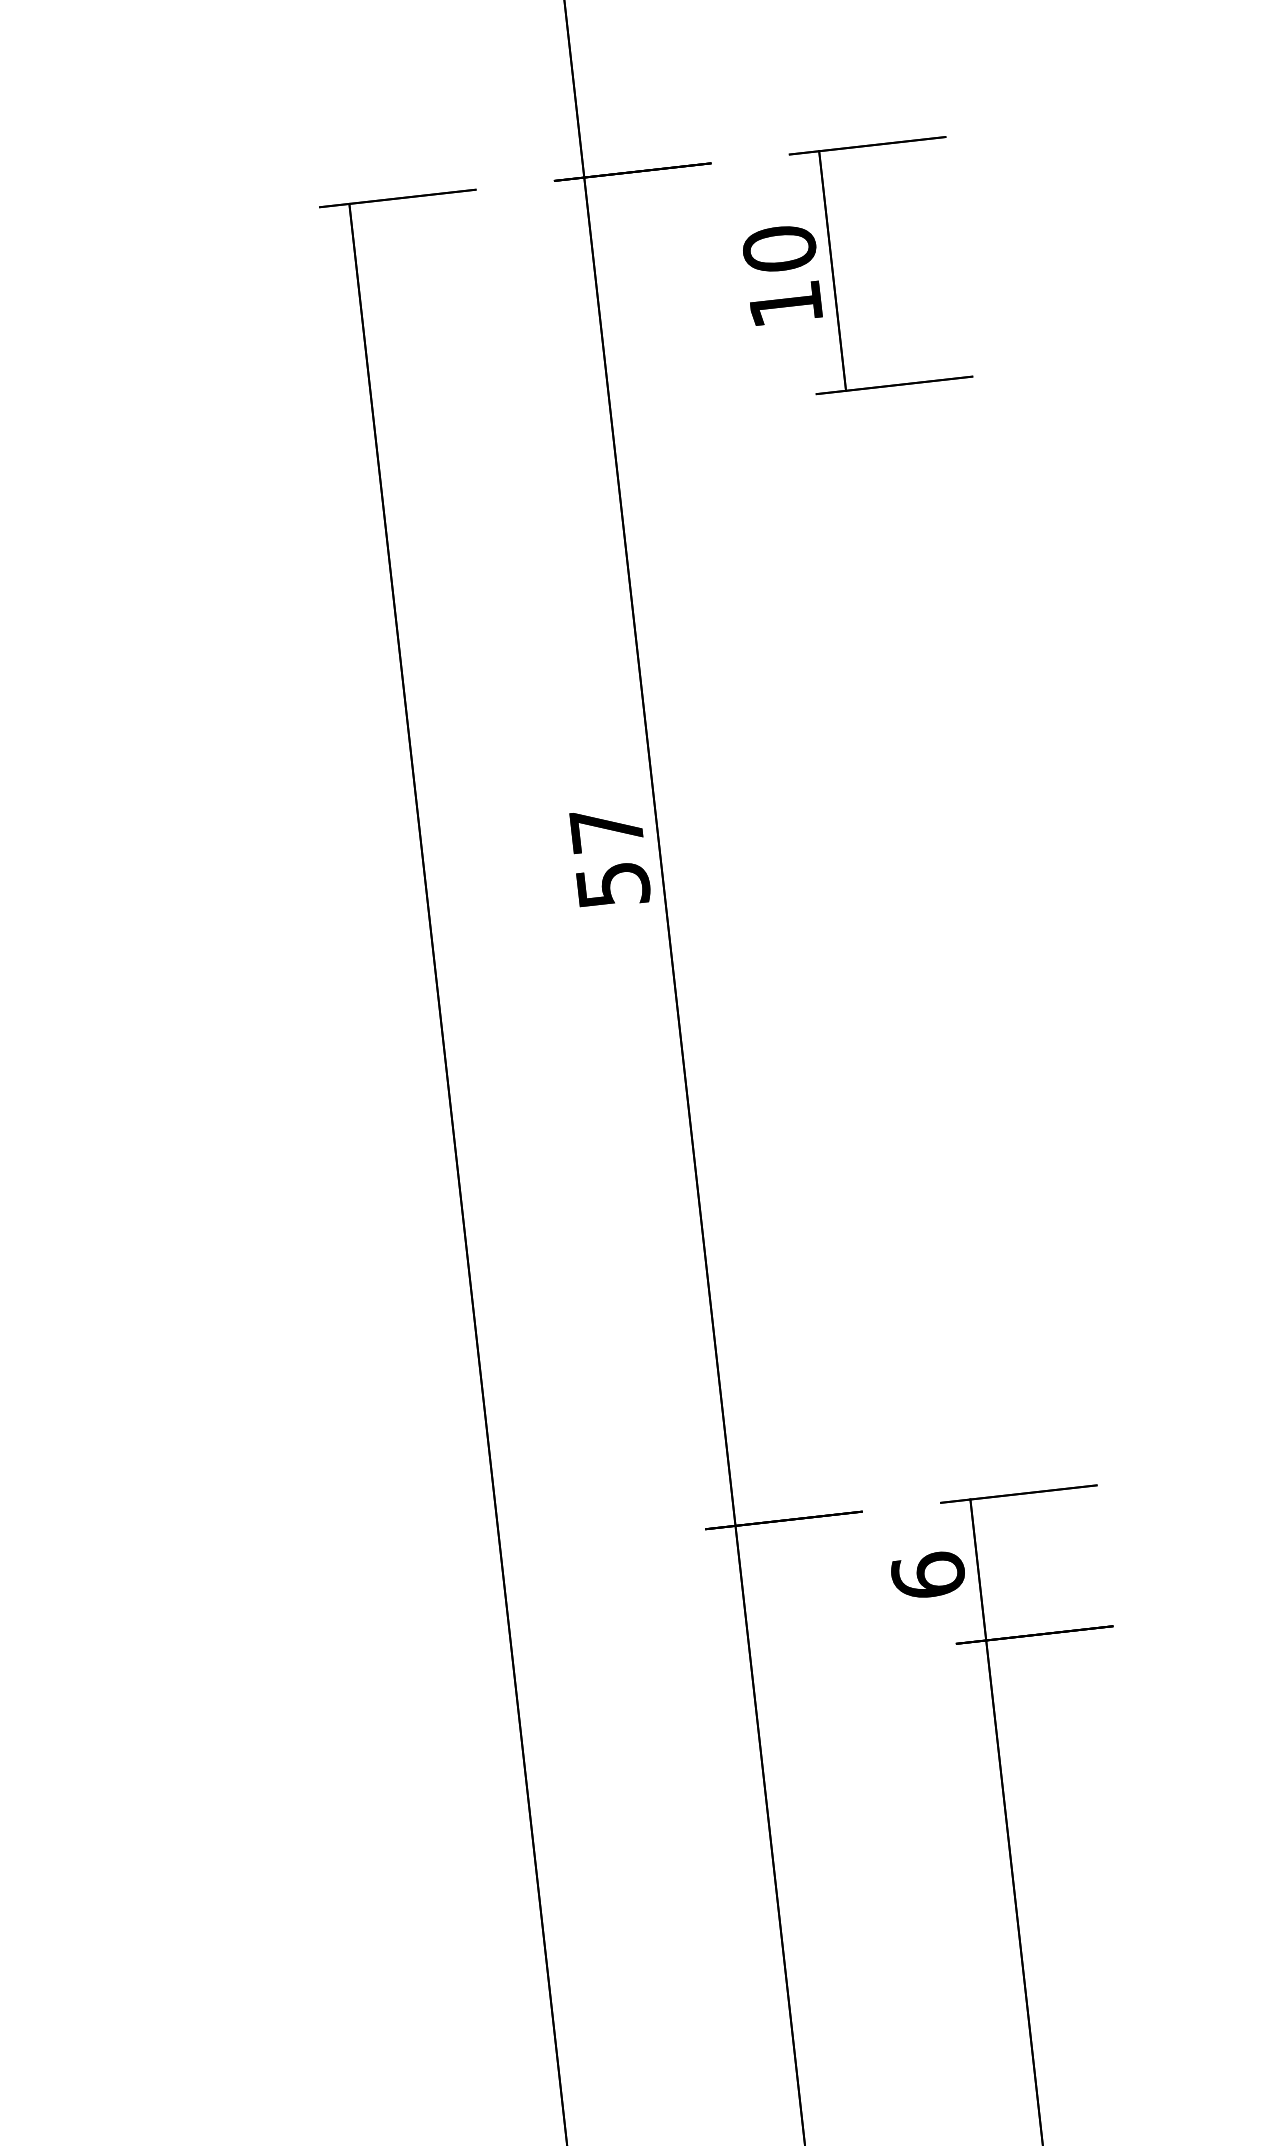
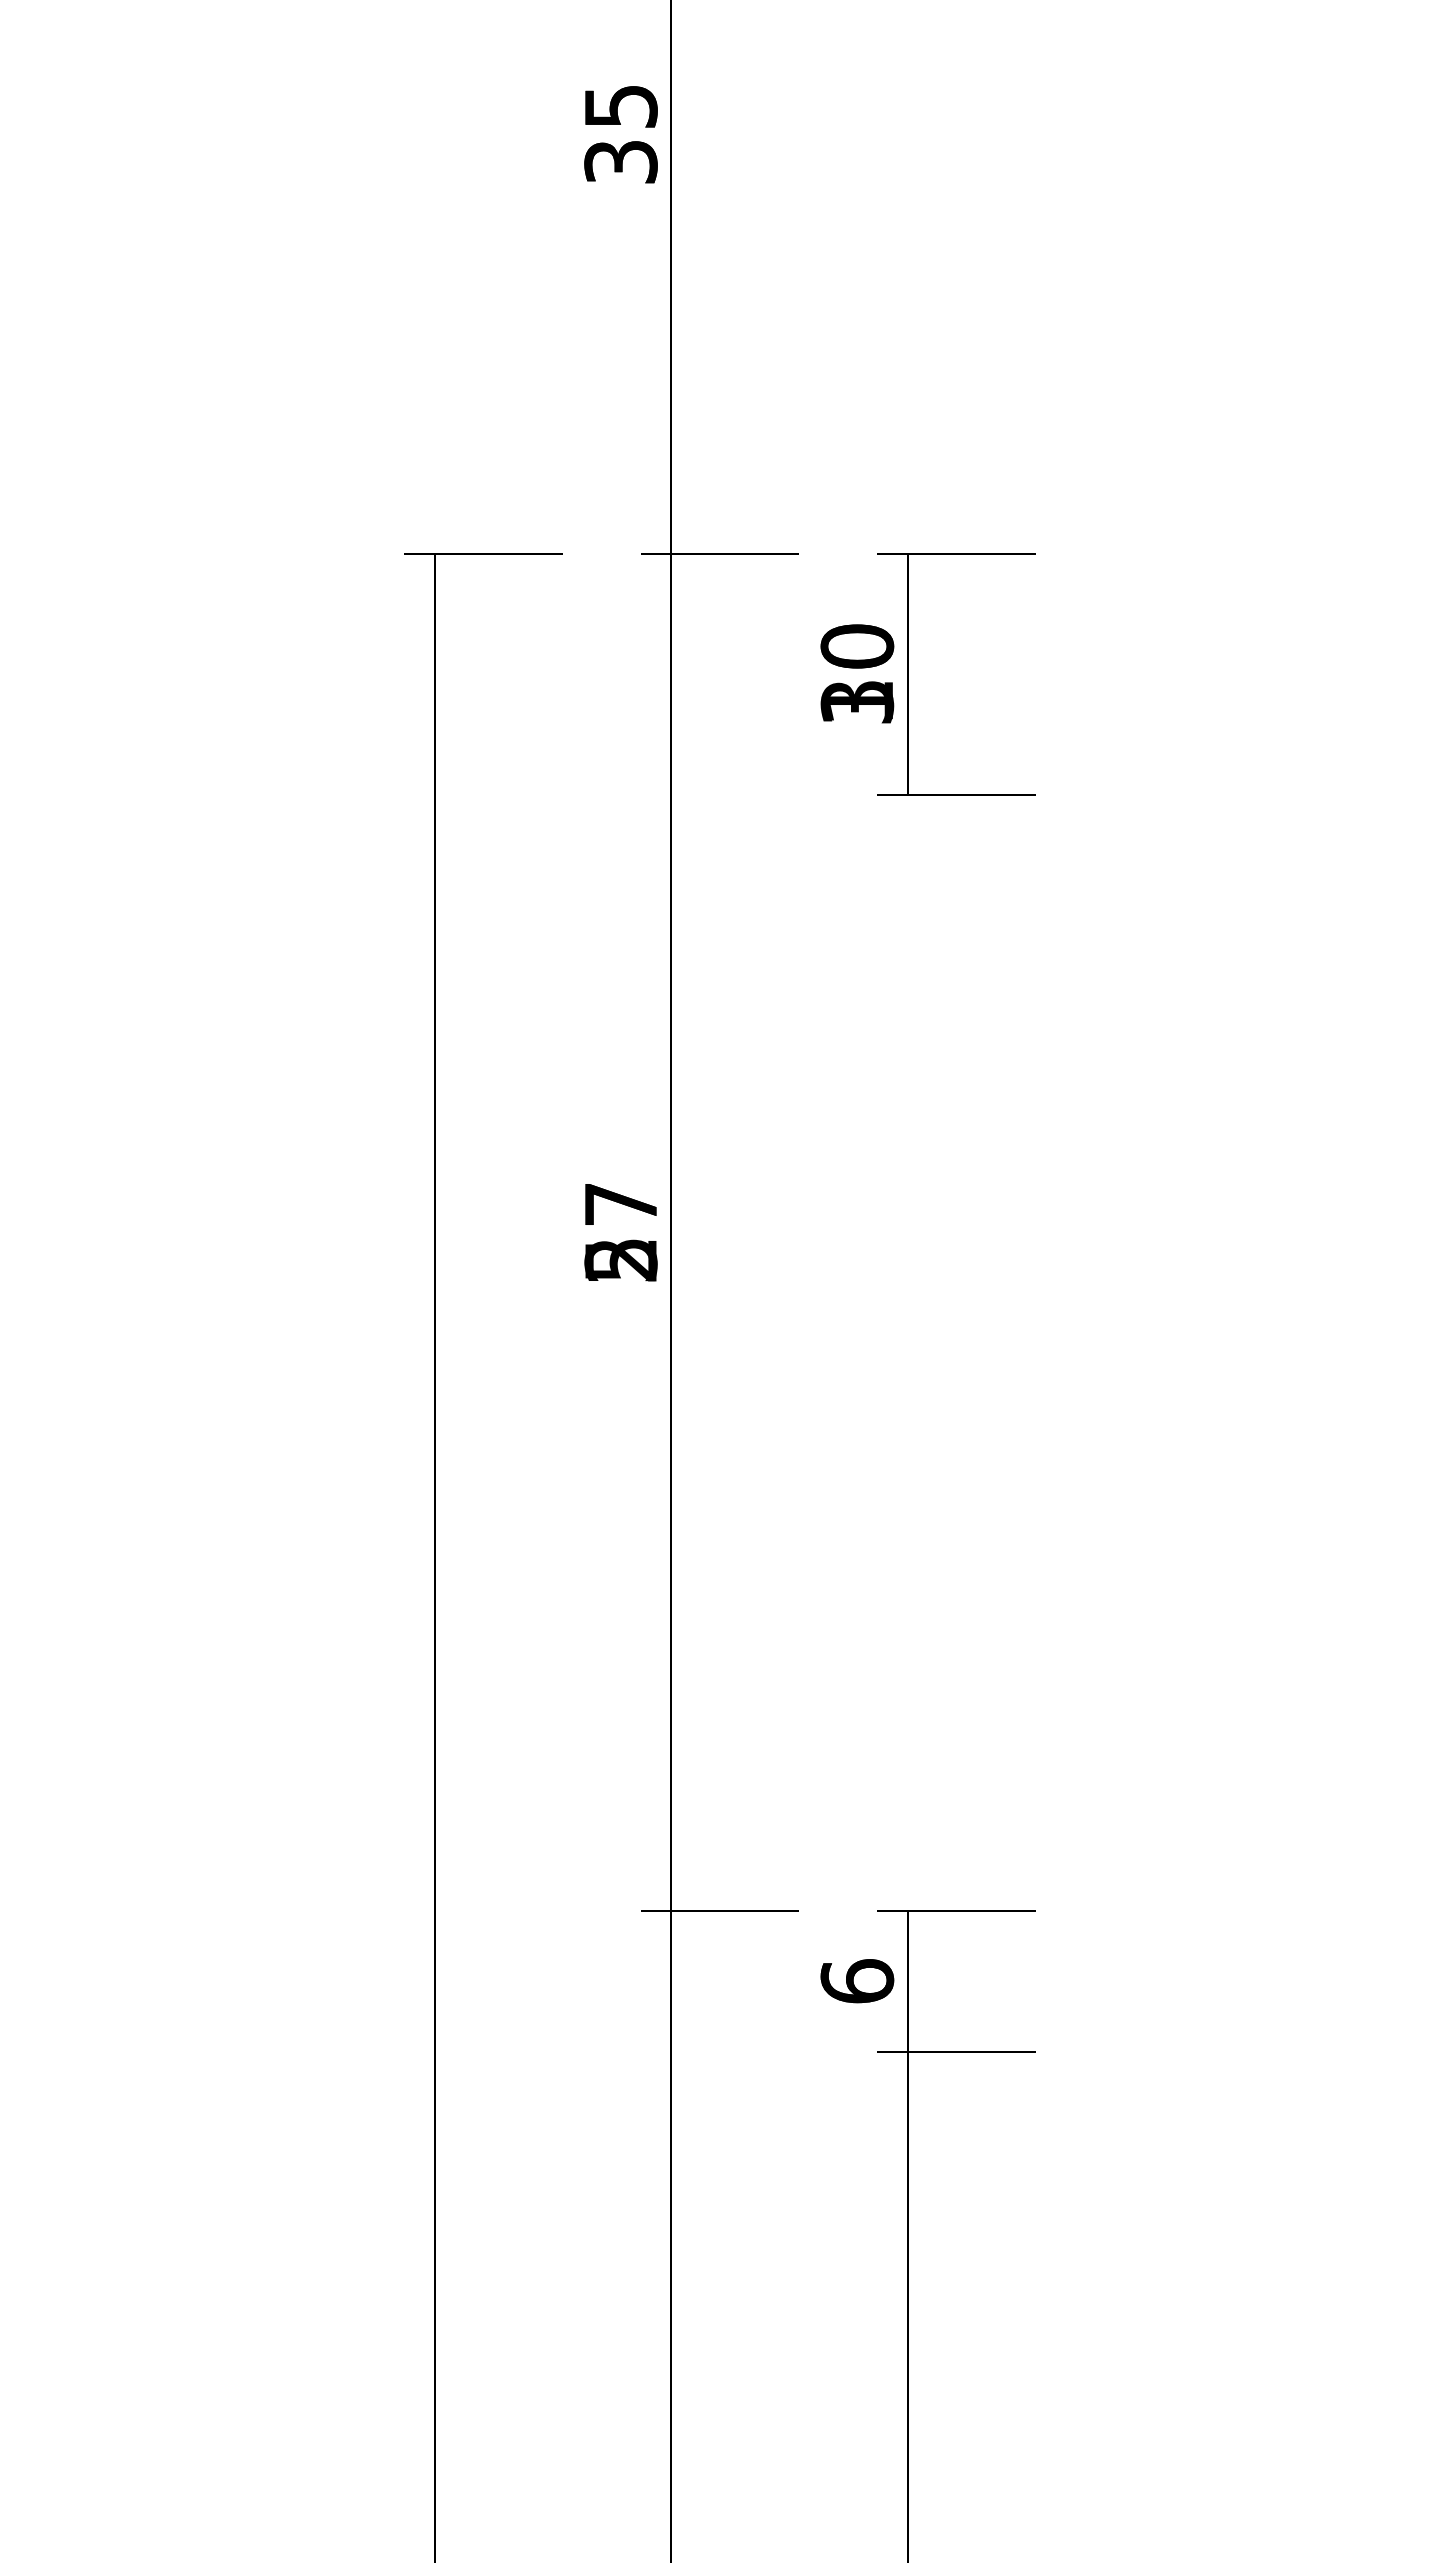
text: (785, 304) -> (857, 702), 10 -> 30
text: (612, 885) -> (620, 1260), 57 -> 27

